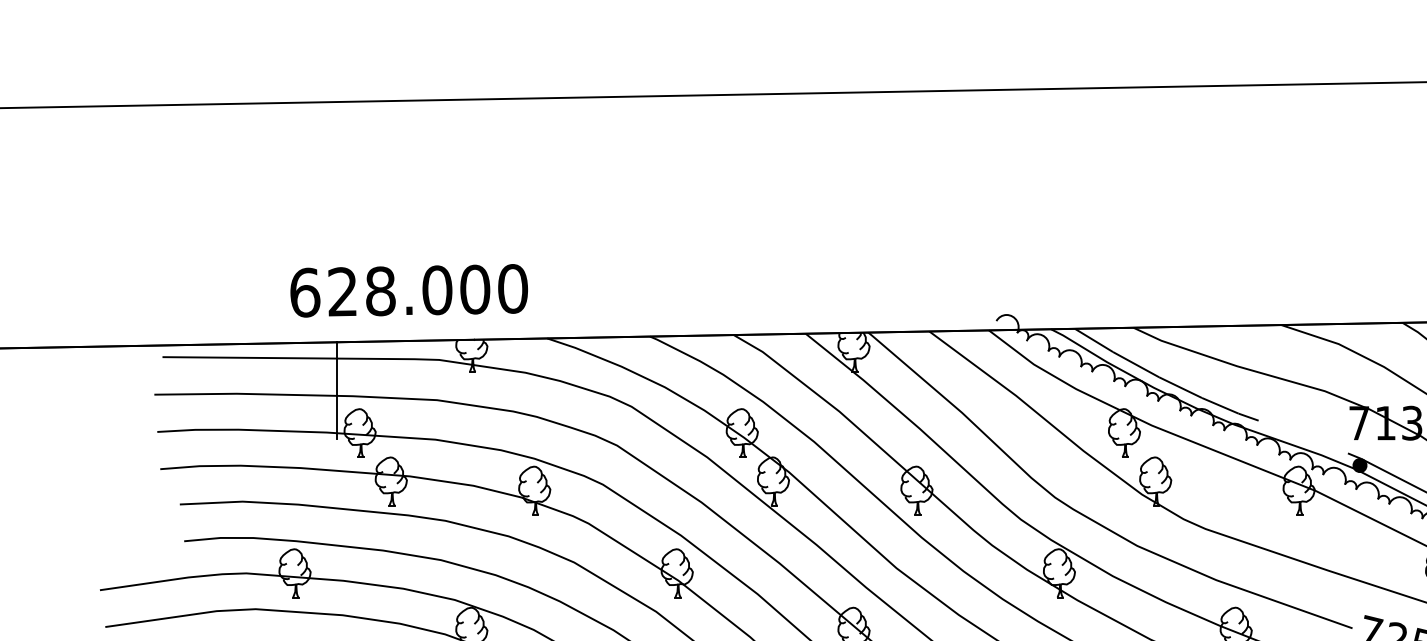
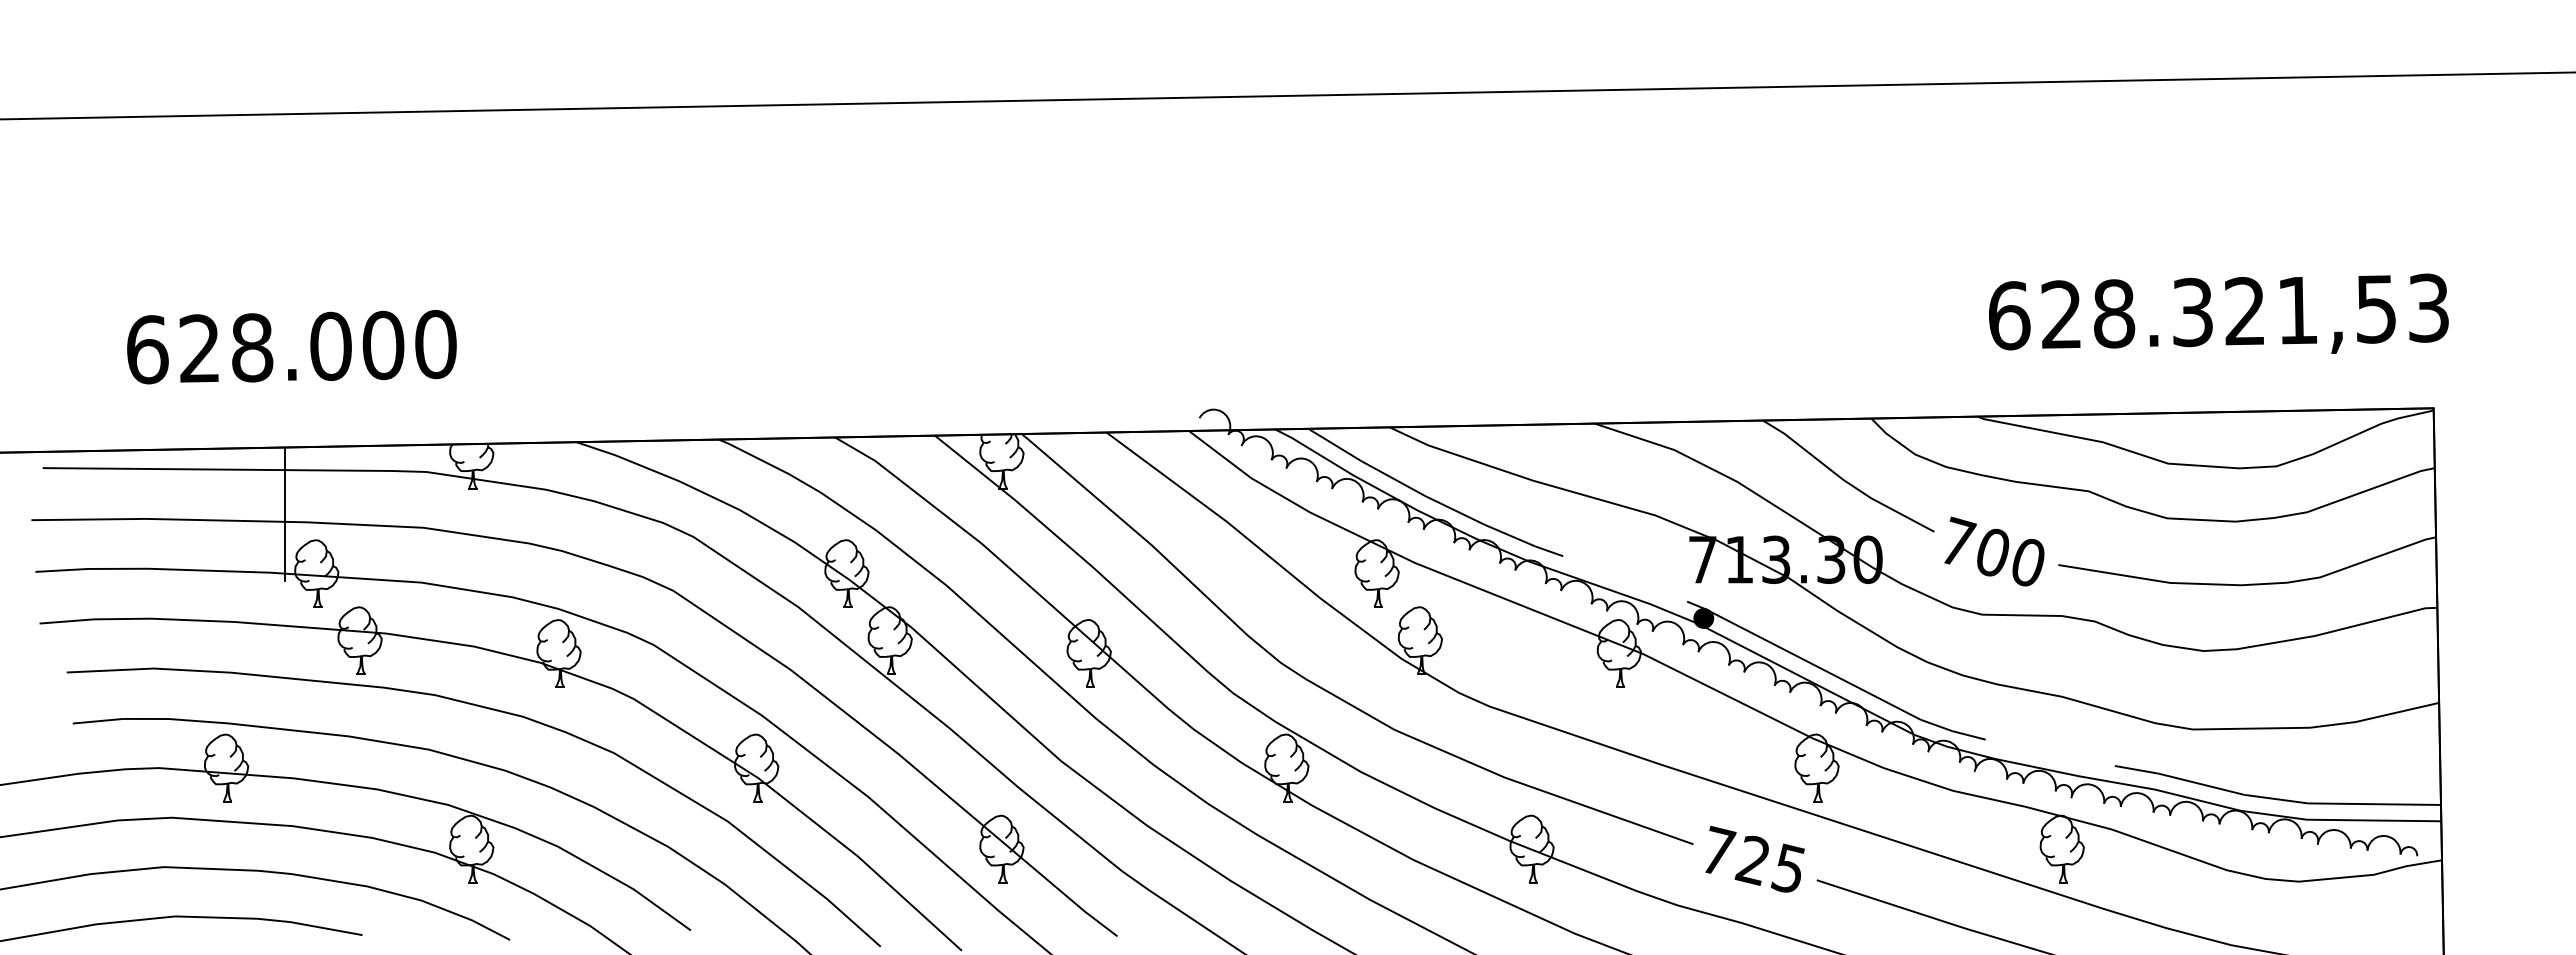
text: (408, 291) -> (291, 347), moved

